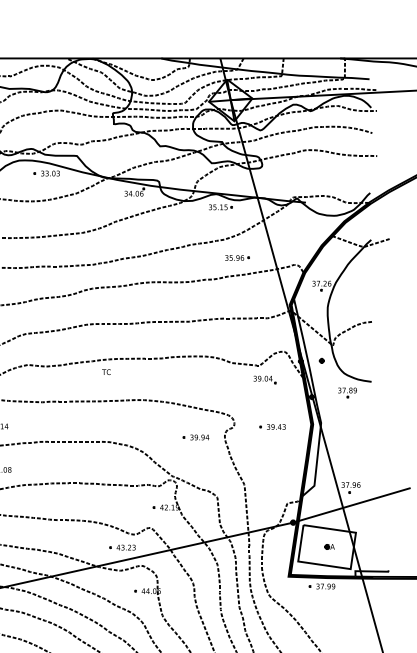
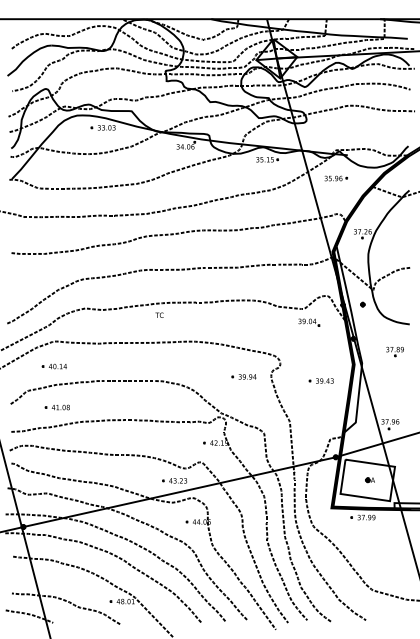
part: (236, 257) -> (335, 178), moved
part: (346, 392) -> (394, 351), moved
part: (271, 426) -> (320, 380), moved

